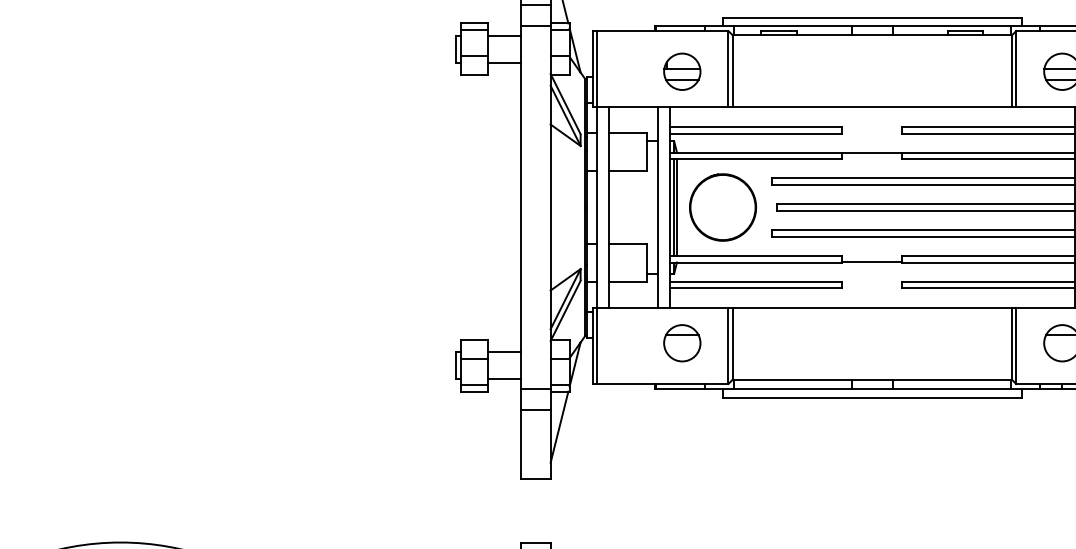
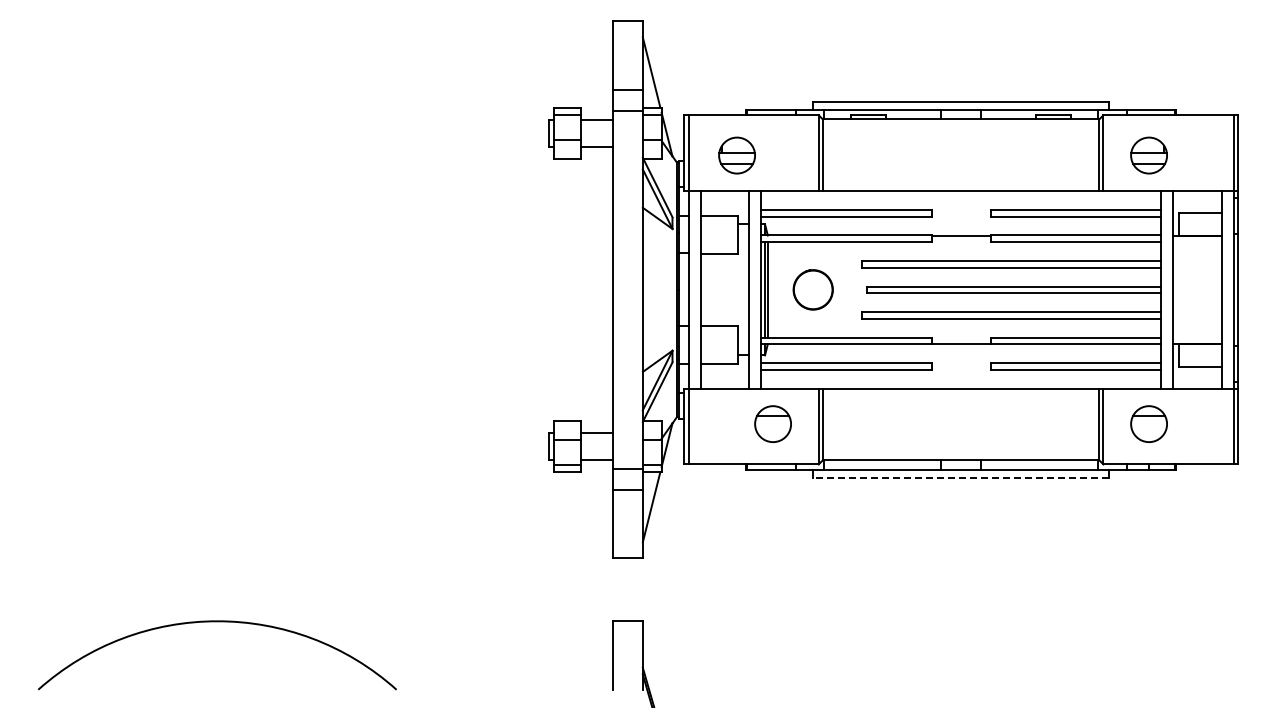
part: (681, 71) -> (736, 155), moved
part: (722, 207) -> (812, 289), size x0.6
line: (872, 397) -> (961, 477), solid -> dashed

